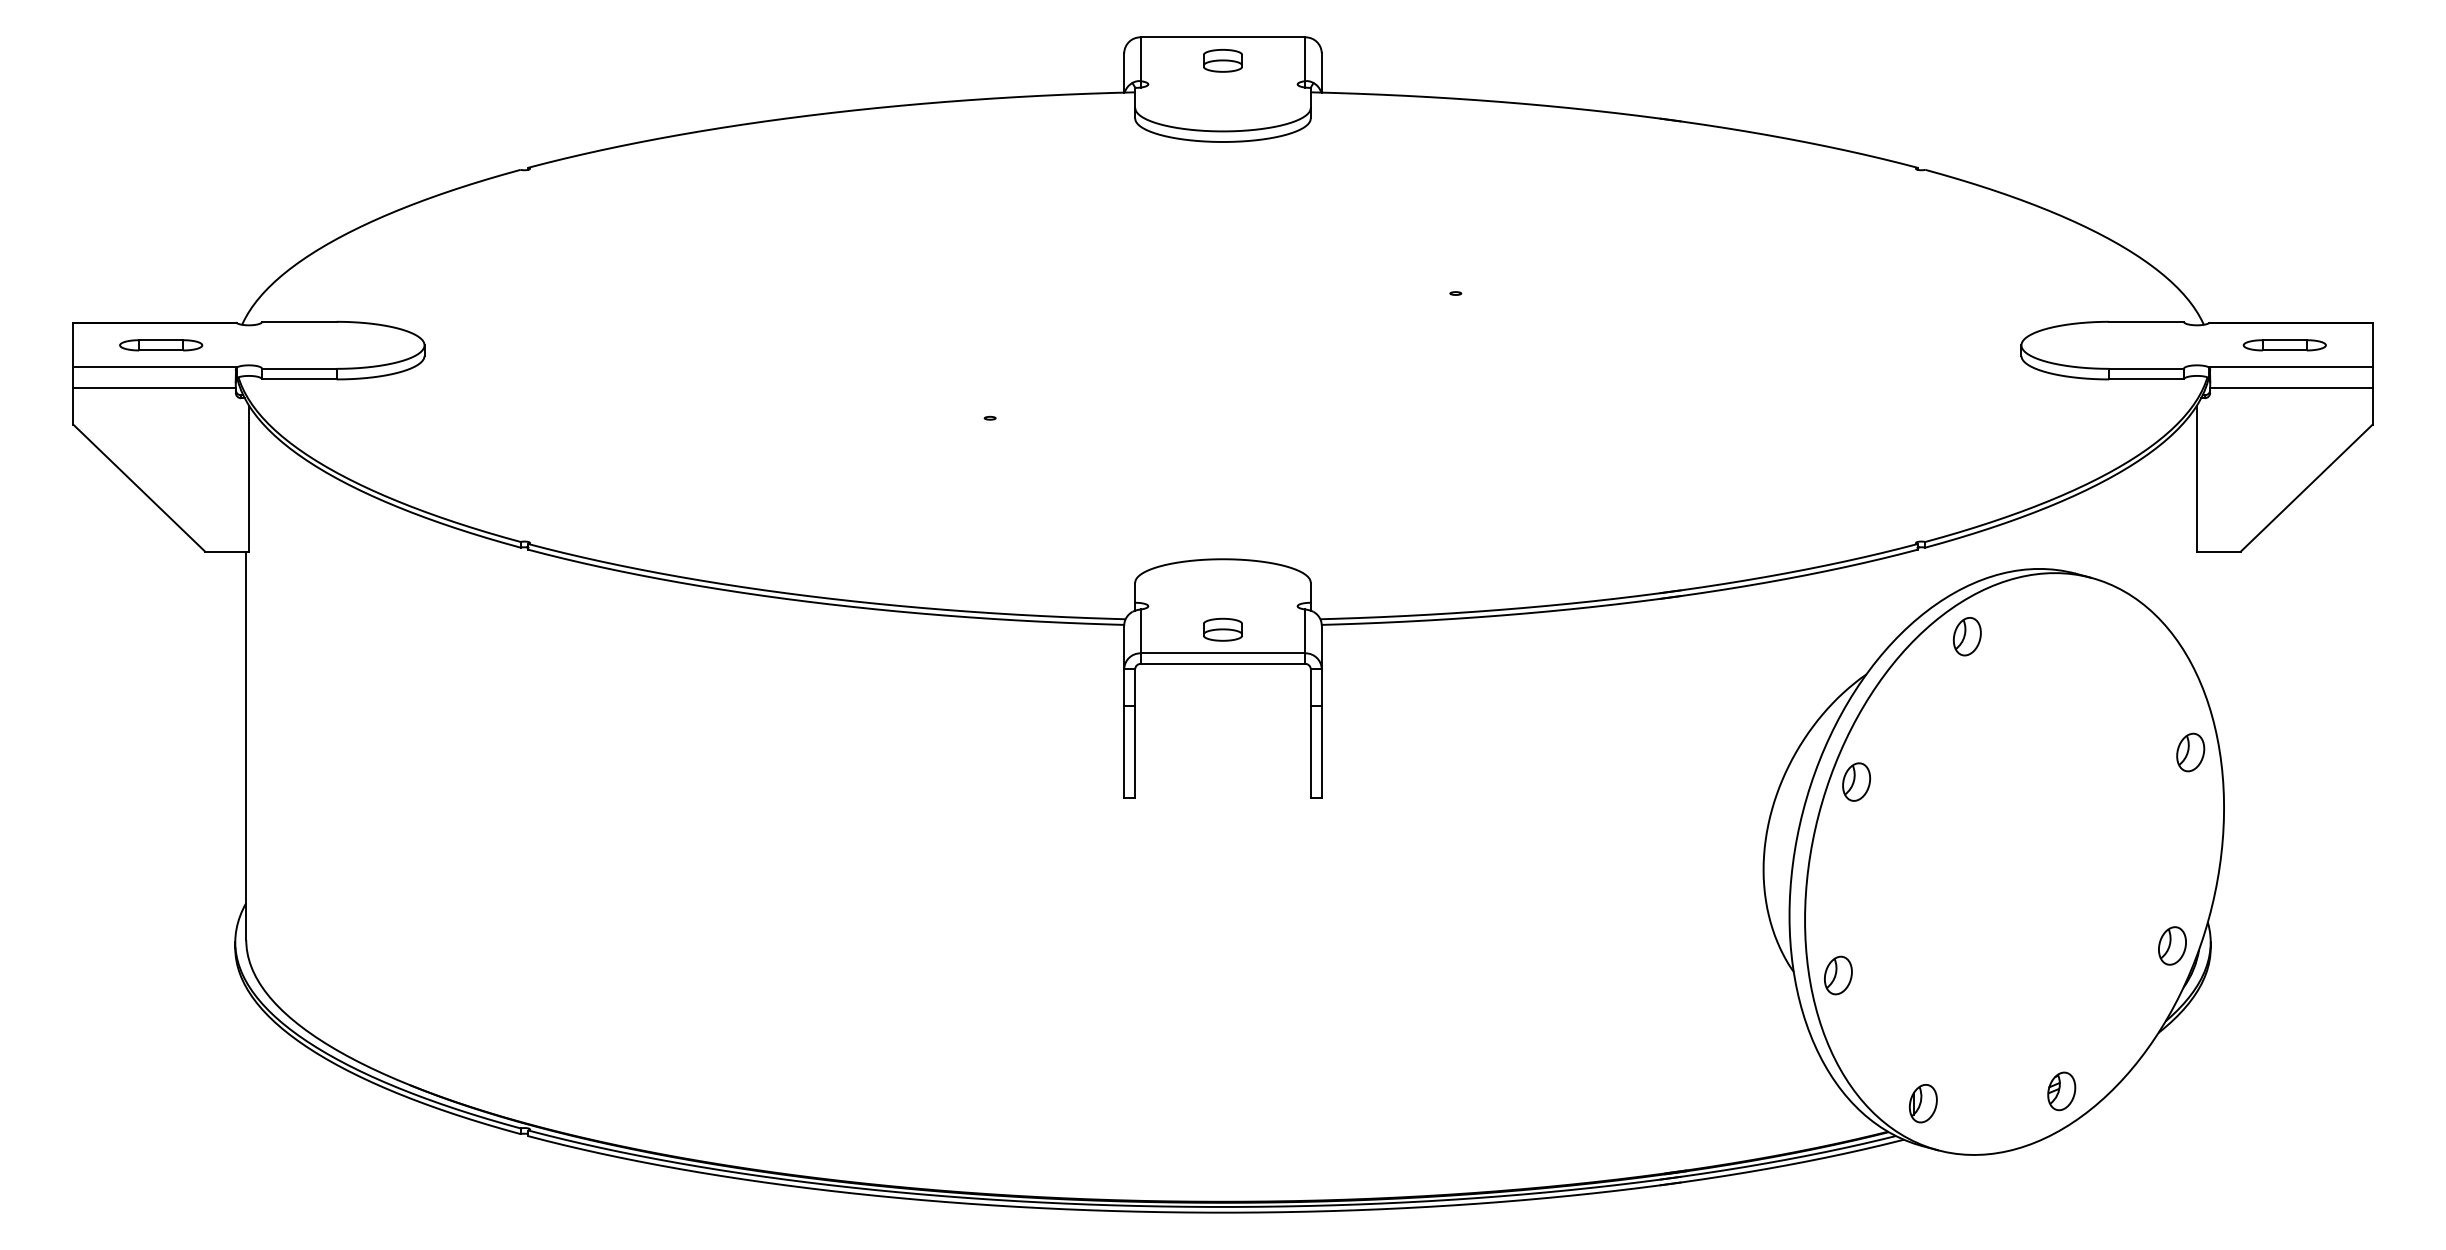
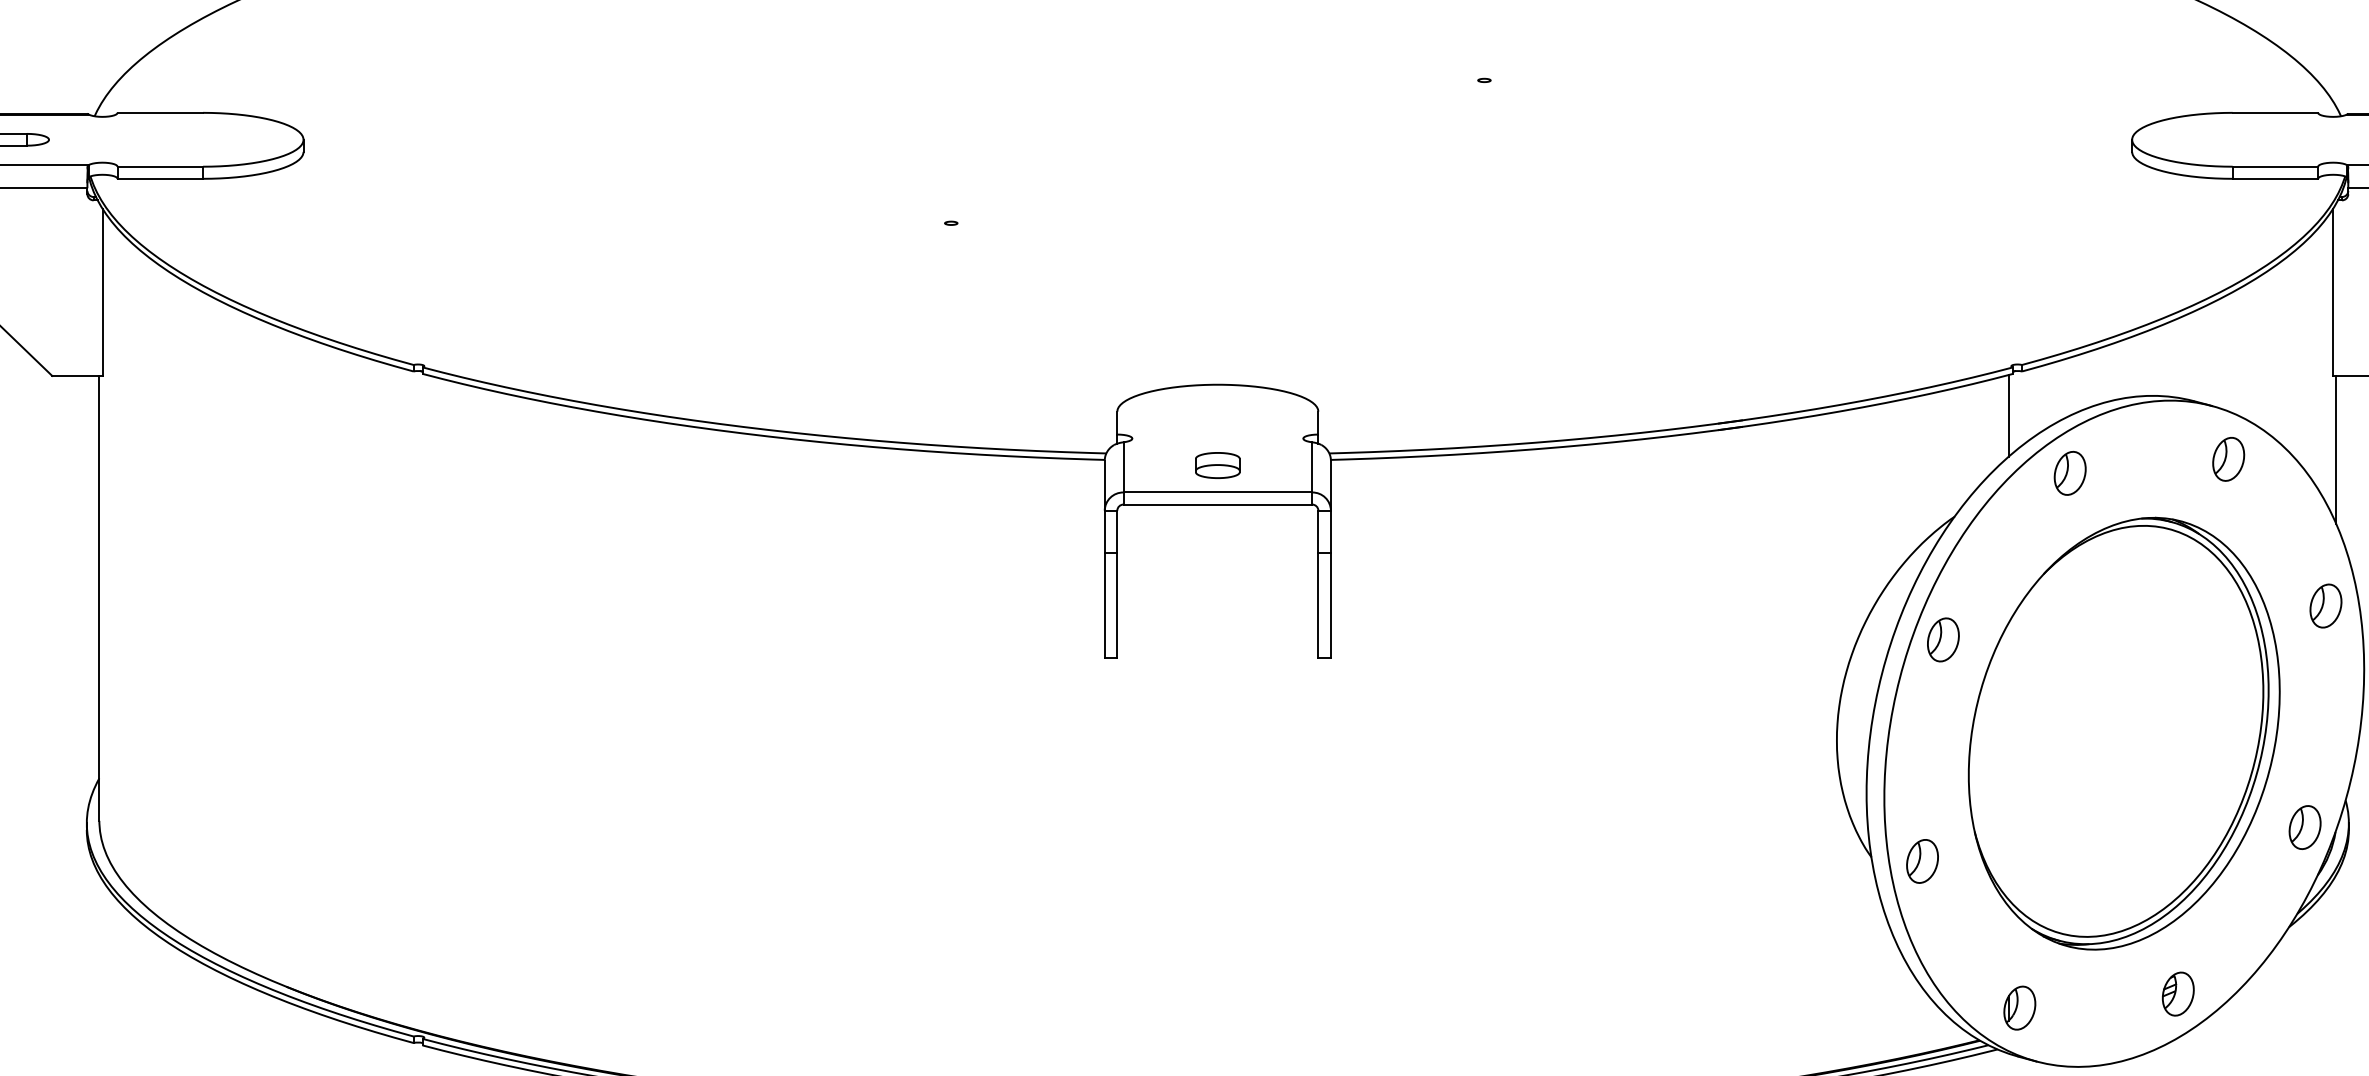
line: (1913, 586) -> (2008, 415), added
line: (2199, 615) -> (2336, 449), added
part: (2105, 624) -> (2228, 459), added
part: (2014, 863) -> (2124, 733), added

